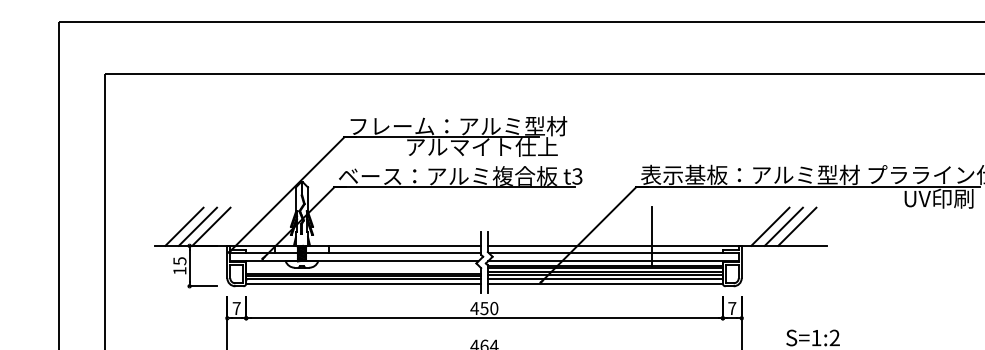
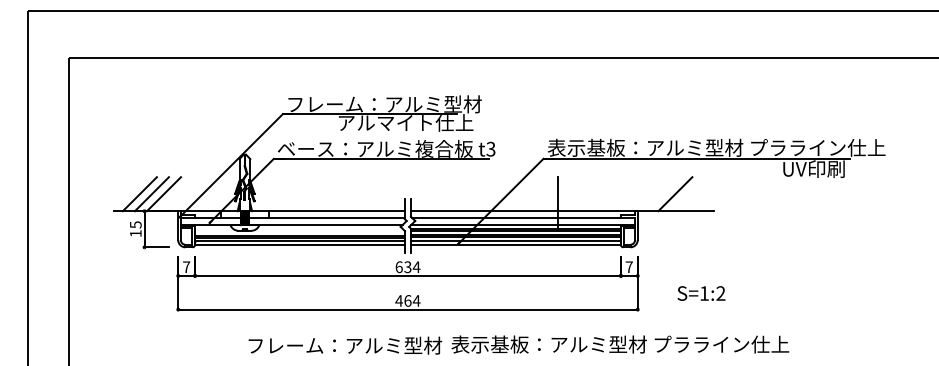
line: (770, 227) -> (663, 194), removed
line: (797, 227) -> (687, 194), removed
text: (484, 308) -> (407, 267), 450 -> 634

